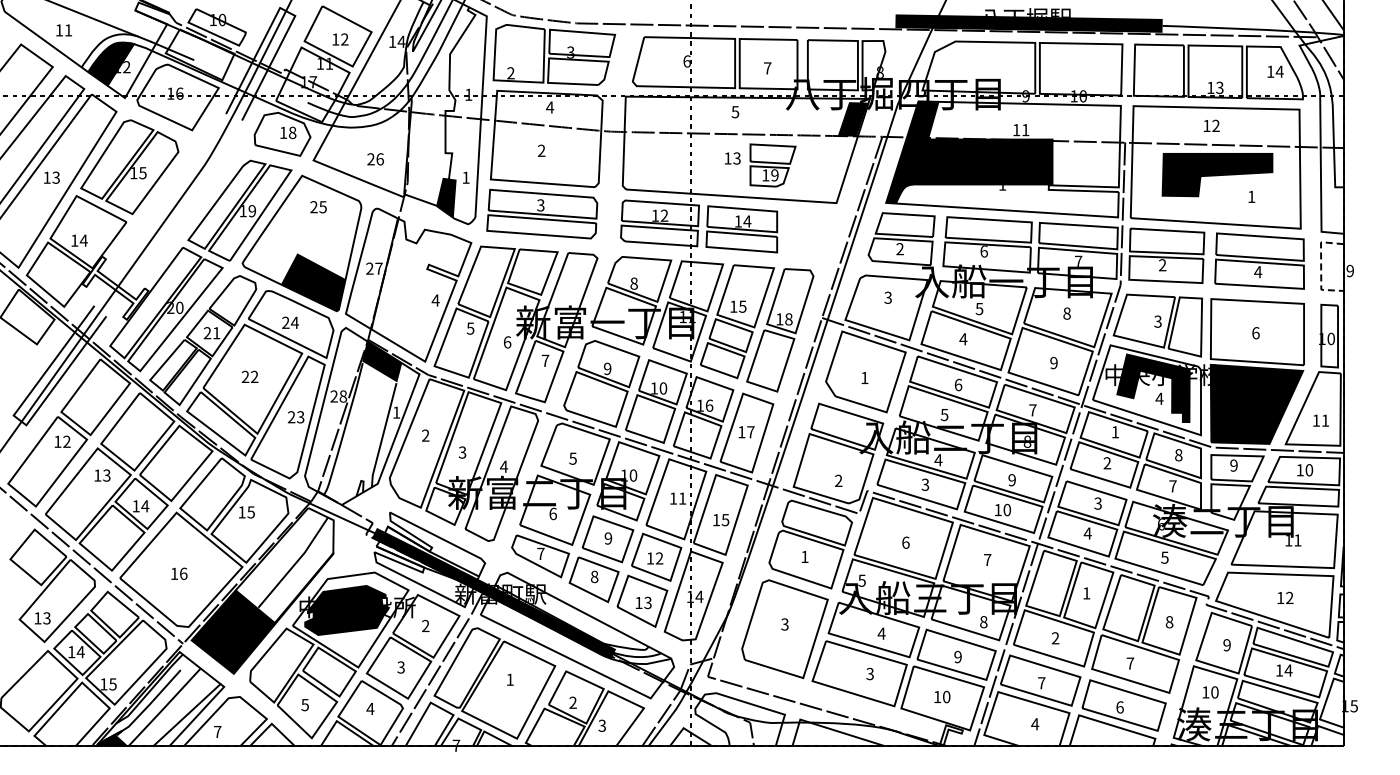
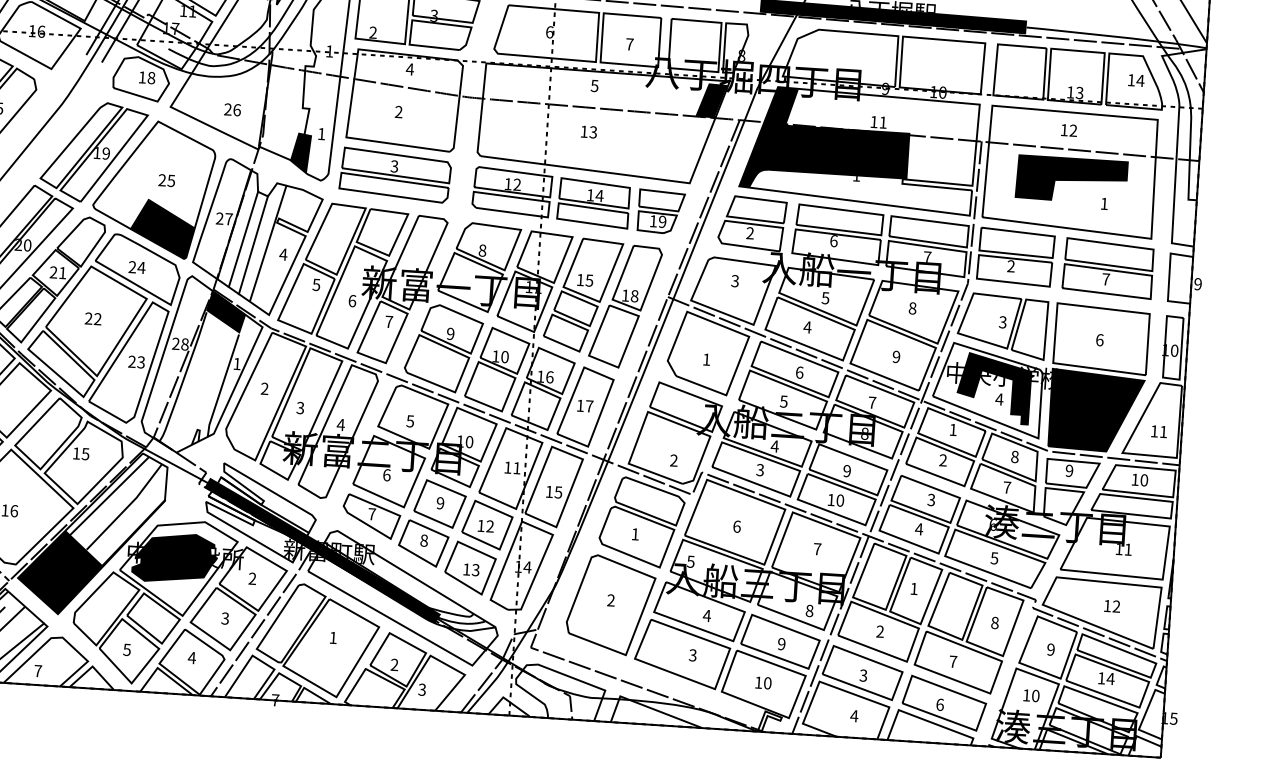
part: (772, 165) -> (660, 211), moved
text: (318, 207) -> (166, 180), moved
line: (1321, 265) -> (1169, 276), dashed -> solid
text: (1258, 272) -> (1106, 279), 4 -> 7
line: (394, 287) -> (243, 238), added
line: (419, 290) -> (267, 243), added
line: (404, 292) -> (252, 244), added
line: (277, 552) -> (109, 495), added
text: (784, 624) -> (610, 600), 3 -> 2
text: (1041, 683) -> (863, 675), 7 -> 3

